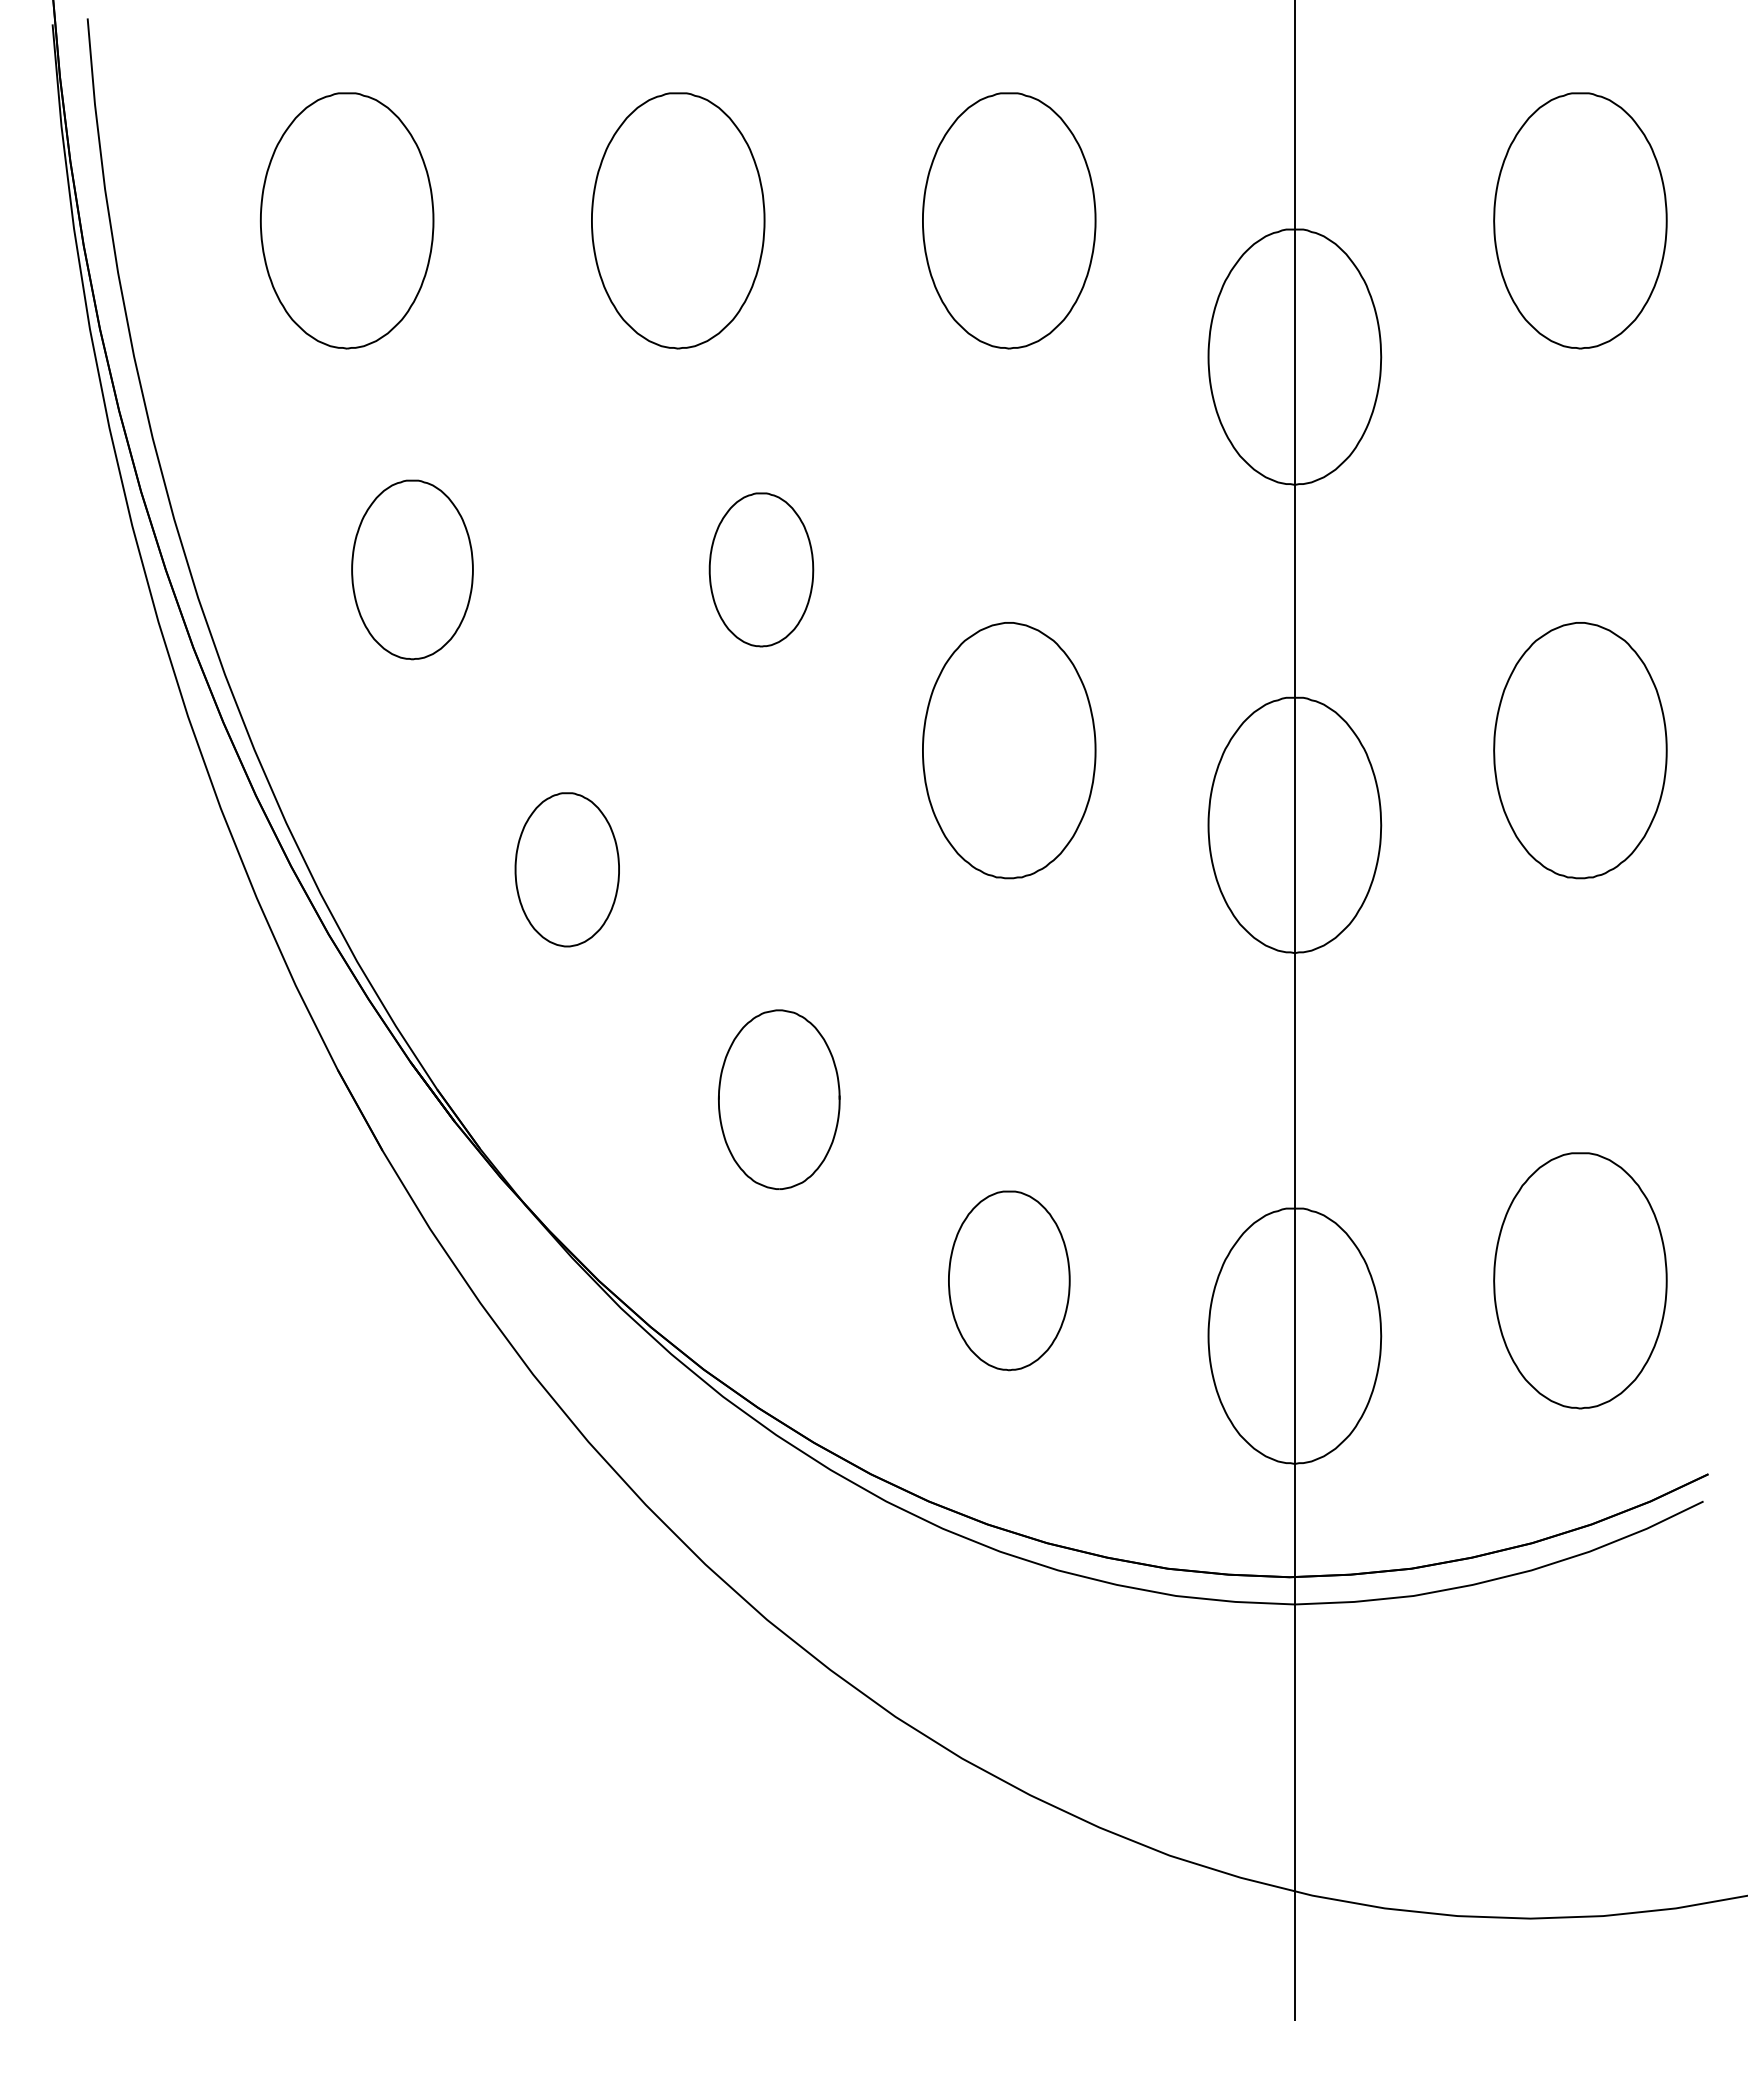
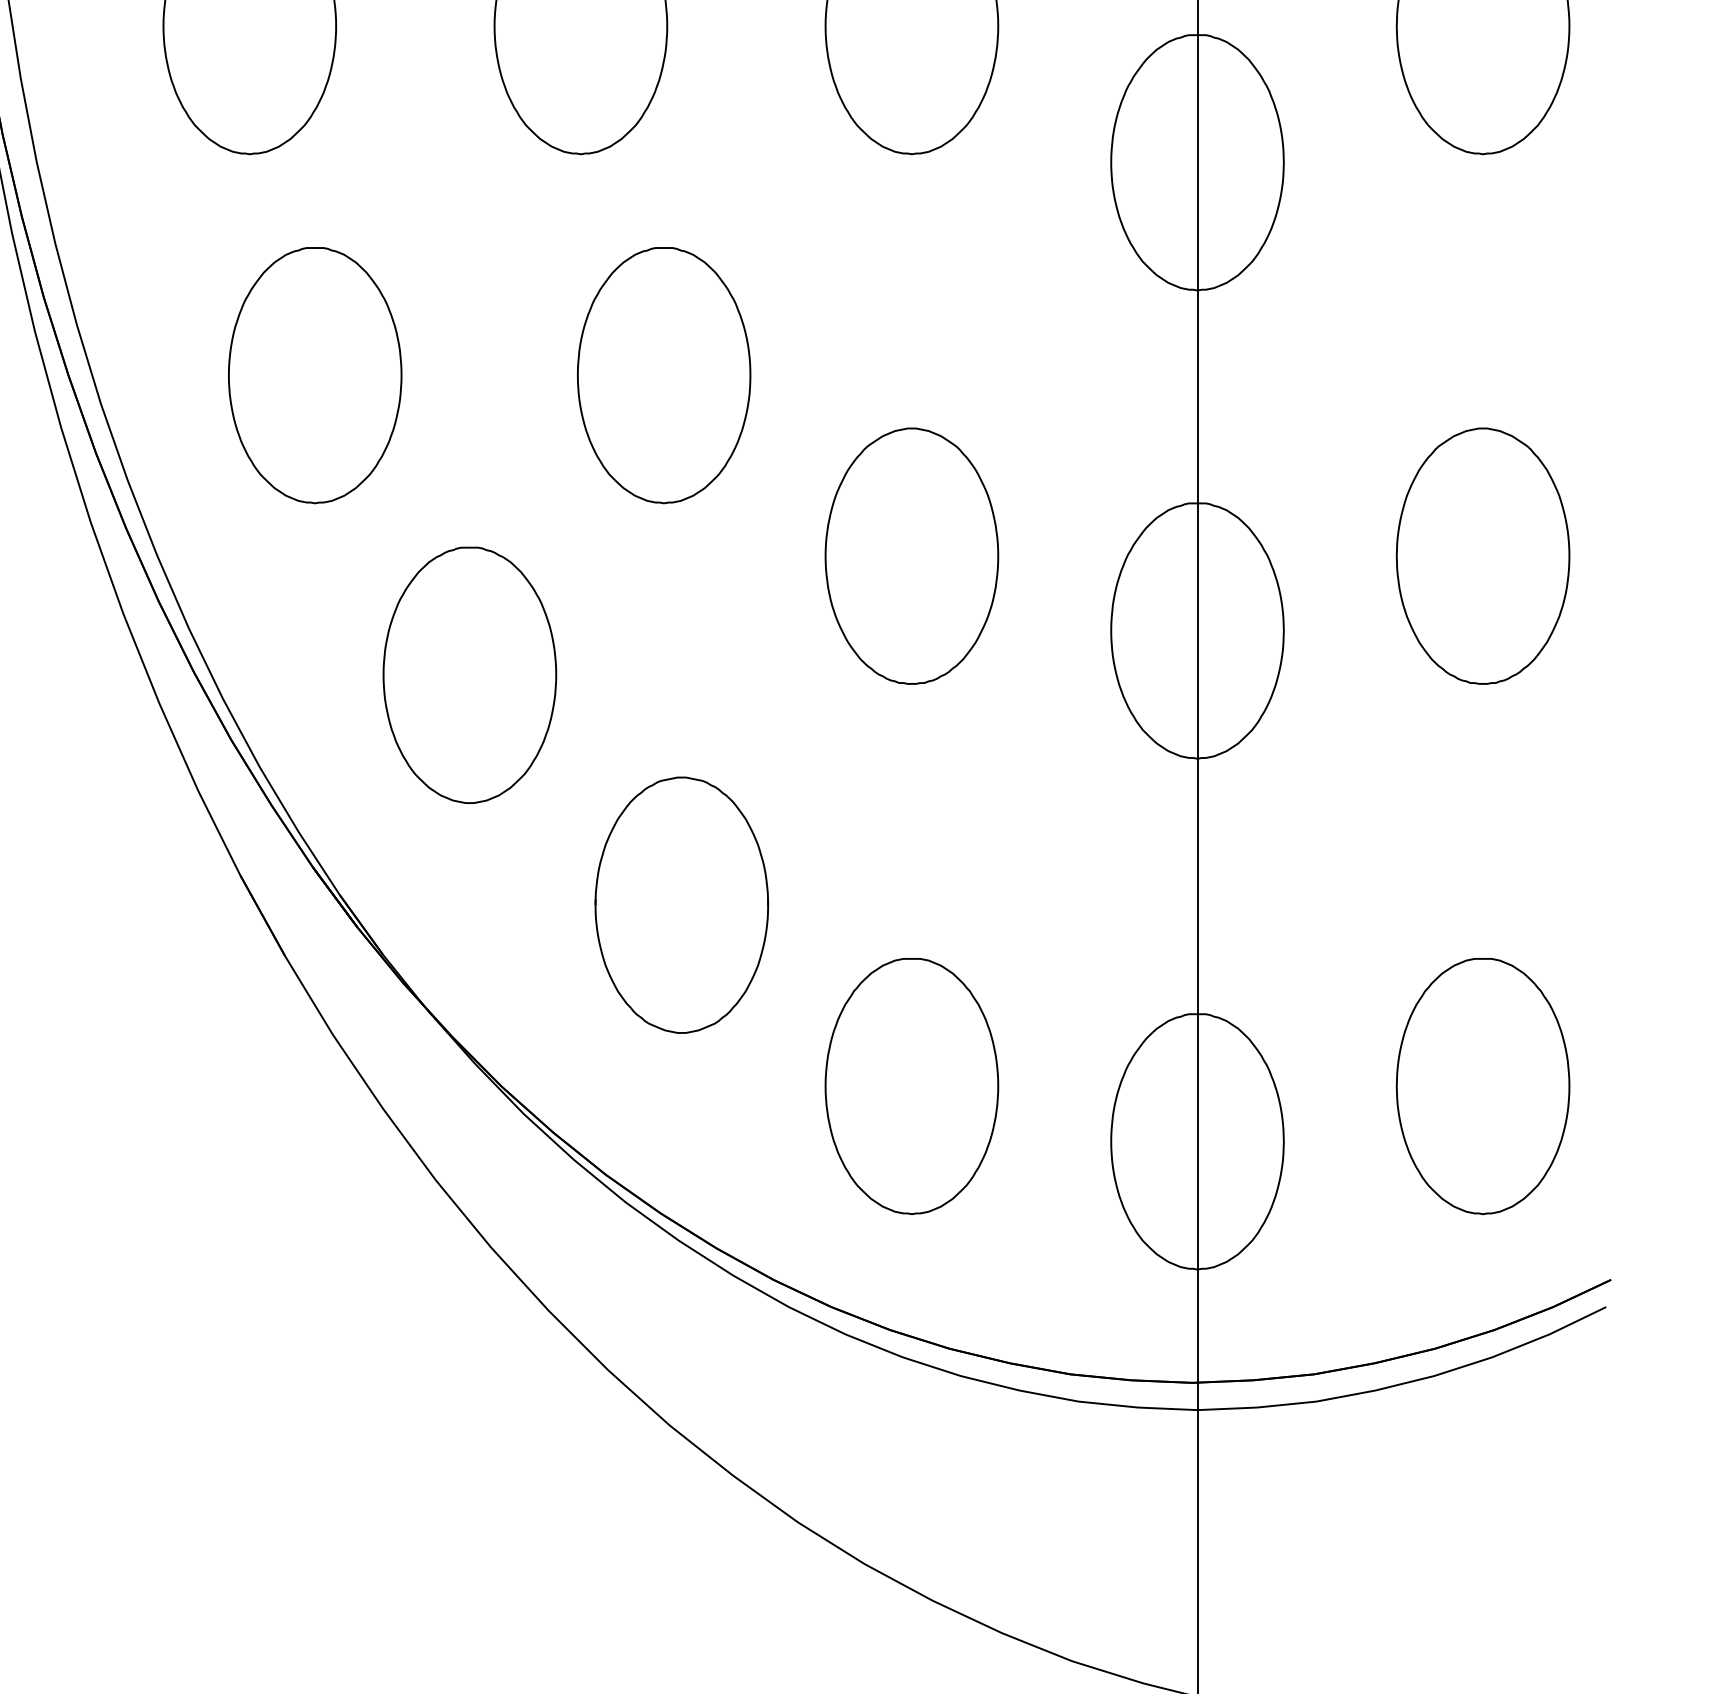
part: (412, 569) -> (315, 375), size x1.43
part: (761, 569) -> (664, 375), size x1.67
part: (567, 869) -> (470, 675), size x1.67
part: (779, 1099) -> (682, 905), size x1.43
part: (1009, 1280) -> (912, 1086), size x1.43

